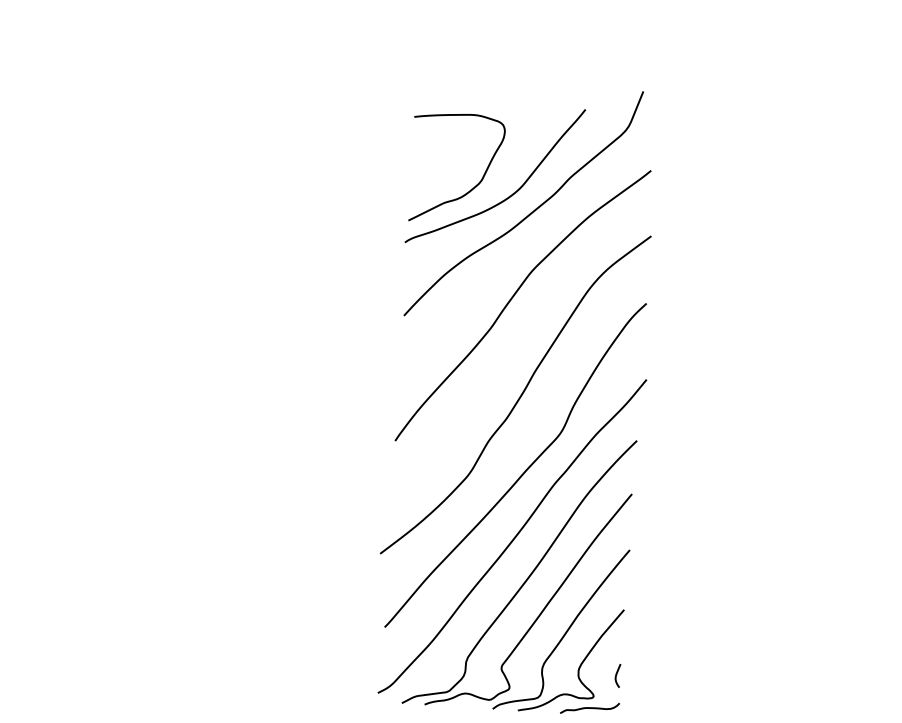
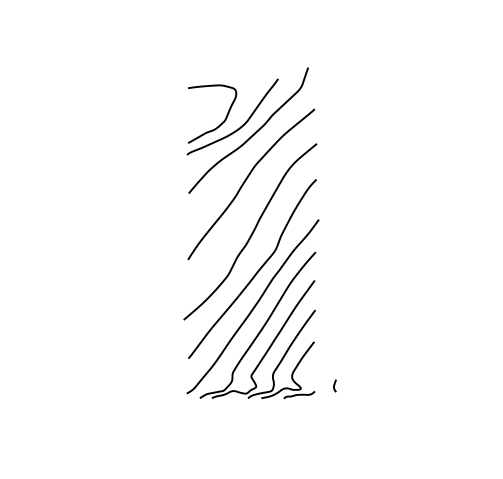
curve: (616, 674) -> (334, 385), moved

